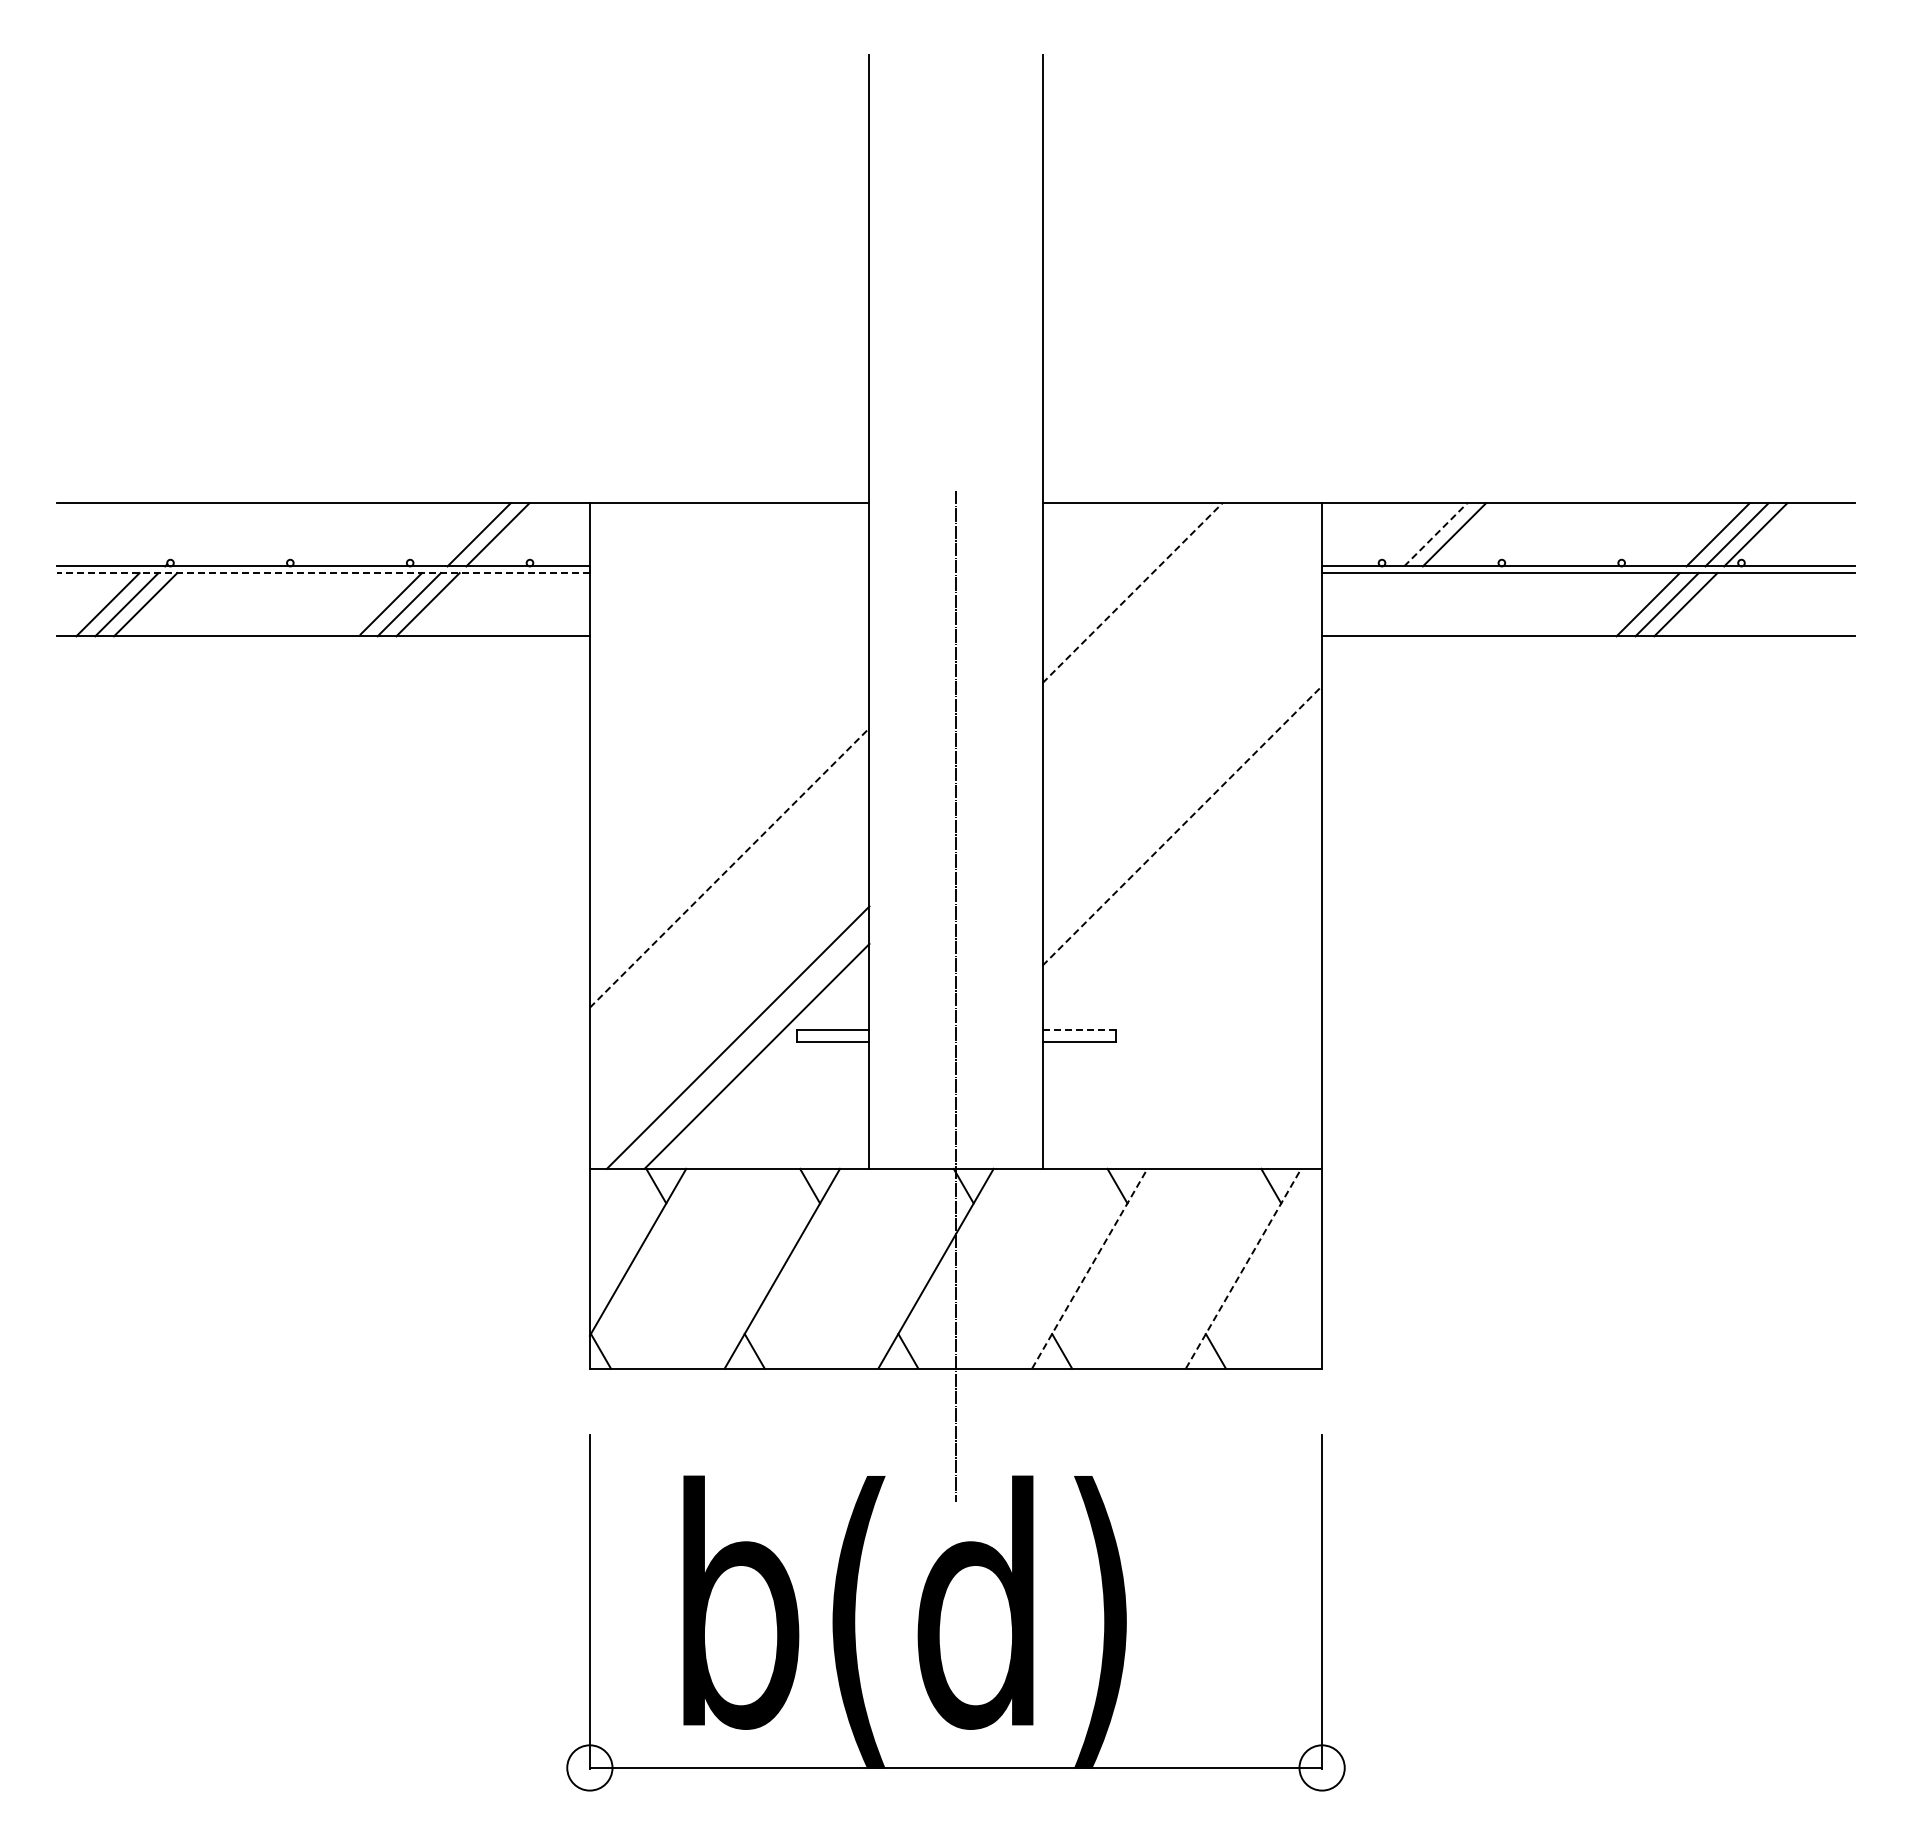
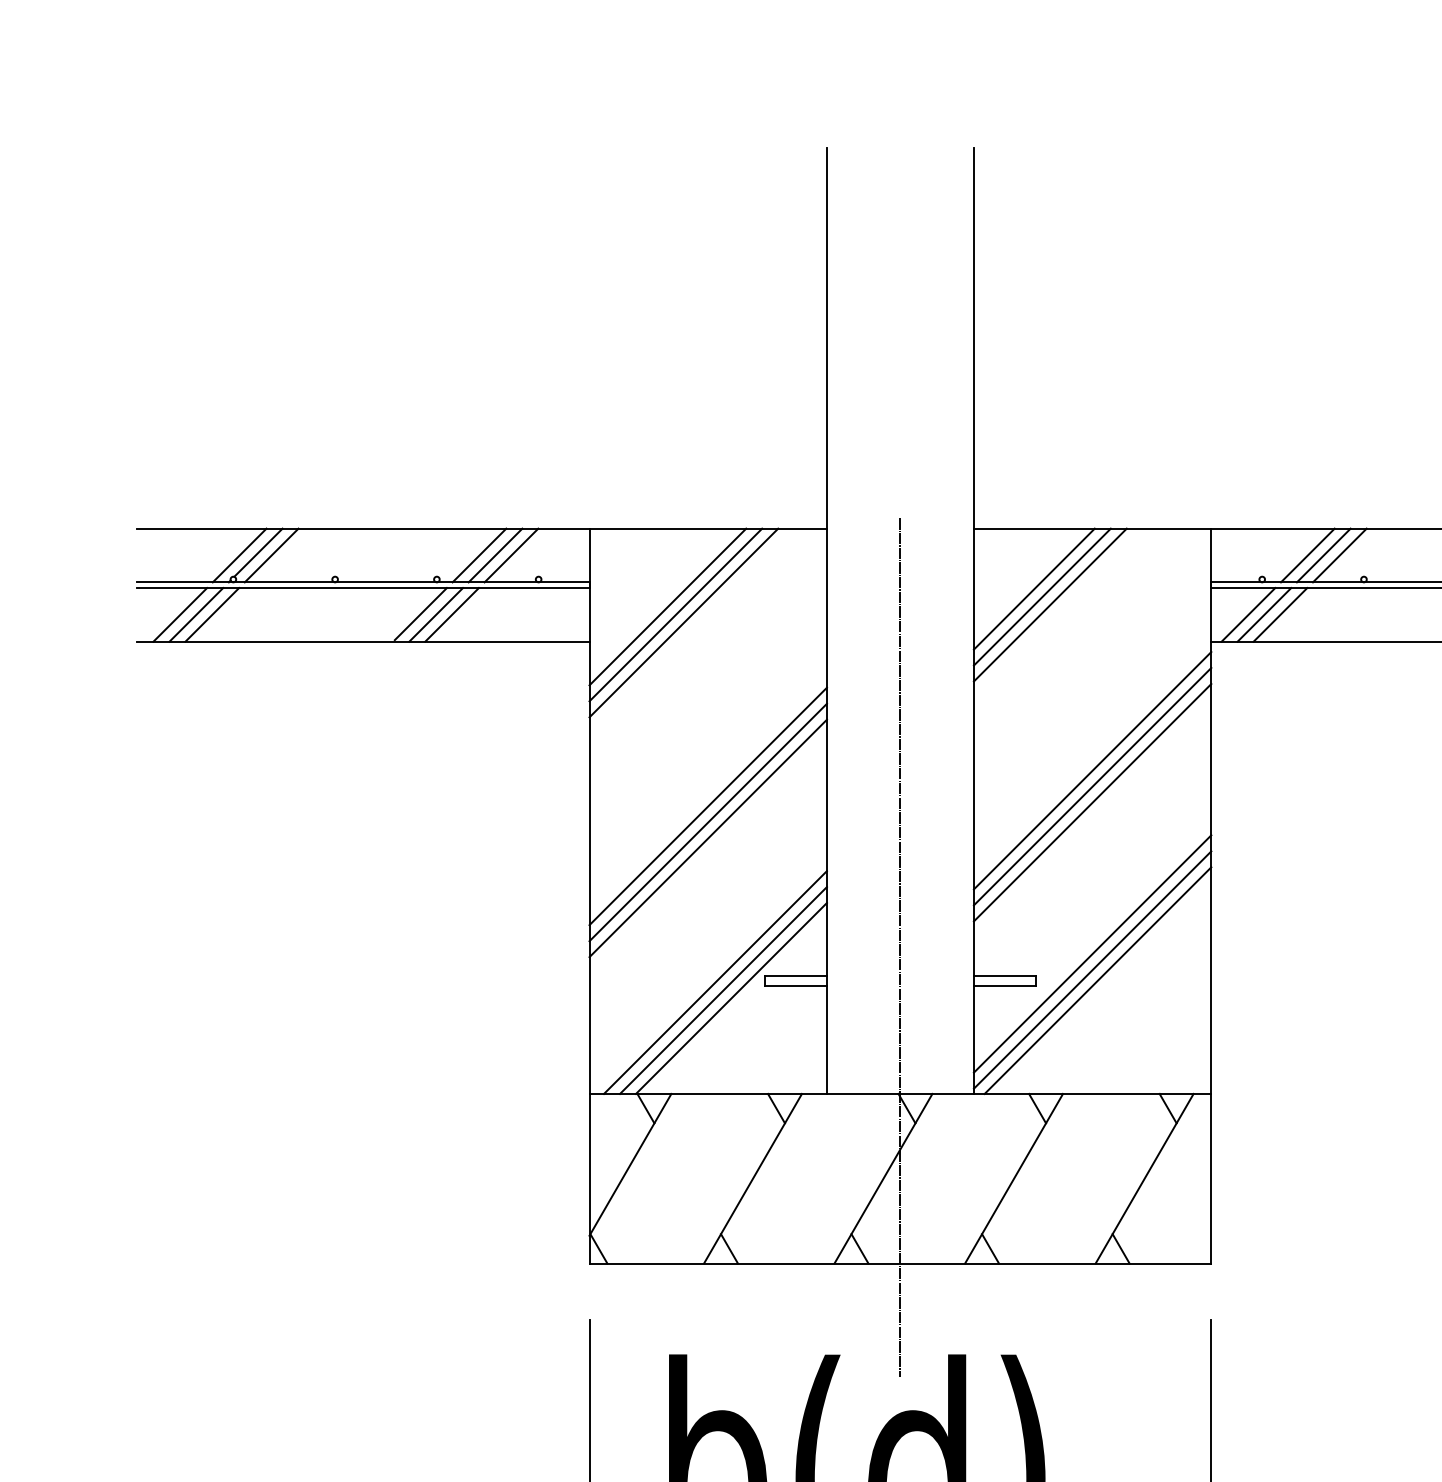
line: (199, 531) -> (258, 552), added
line: (177, 534) -> (239, 555), added
line: (215, 534) -> (271, 555), added
line: (459, 534) -> (478, 555), added
line: (1435, 534) -> (1307, 555), dashed -> solid
line: (1473, 534) -> (1339, 555), added
line: (323, 573) -> (363, 588), dashed -> solid
line: (1113, 574) -> (1034, 589), added
line: (1122, 583) -> (1041, 596), added
line: (1132, 592) -> (1050, 604), dashed -> solid
line: (681, 595) -> (667, 607), added
line: (691, 604) -> (675, 614), added
line: (1365, 604) -> (1248, 614), added
line: (1384, 604) -> (1264, 614), added
line: (1403, 604) -> (1280, 614), added
line: (700, 614) -> (683, 623), added
line: (1182, 788) -> (1092, 770), added
line: (1182, 806) -> (1092, 786), added
line: (1182, 825) -> (1092, 802), dashed -> solid
line: (729, 830) -> (708, 806), added
line: (729, 849) -> (708, 822), added
line: (729, 867) -> (708, 838), dashed -> solid
line: (1182, 1003) -> (1092, 953), added
line: (1182, 1022) -> (1092, 969), added
line: (1079, 1029) -> (1005, 975), dashed -> solid
line: (1188, 1034) -> (1097, 979), added
line: (747, 1046) -> (723, 990), added
line: (1090, 1268) -> (1014, 1178), dashed -> solid
line: (1243, 1268) -> (1144, 1178), dashed -> solid

